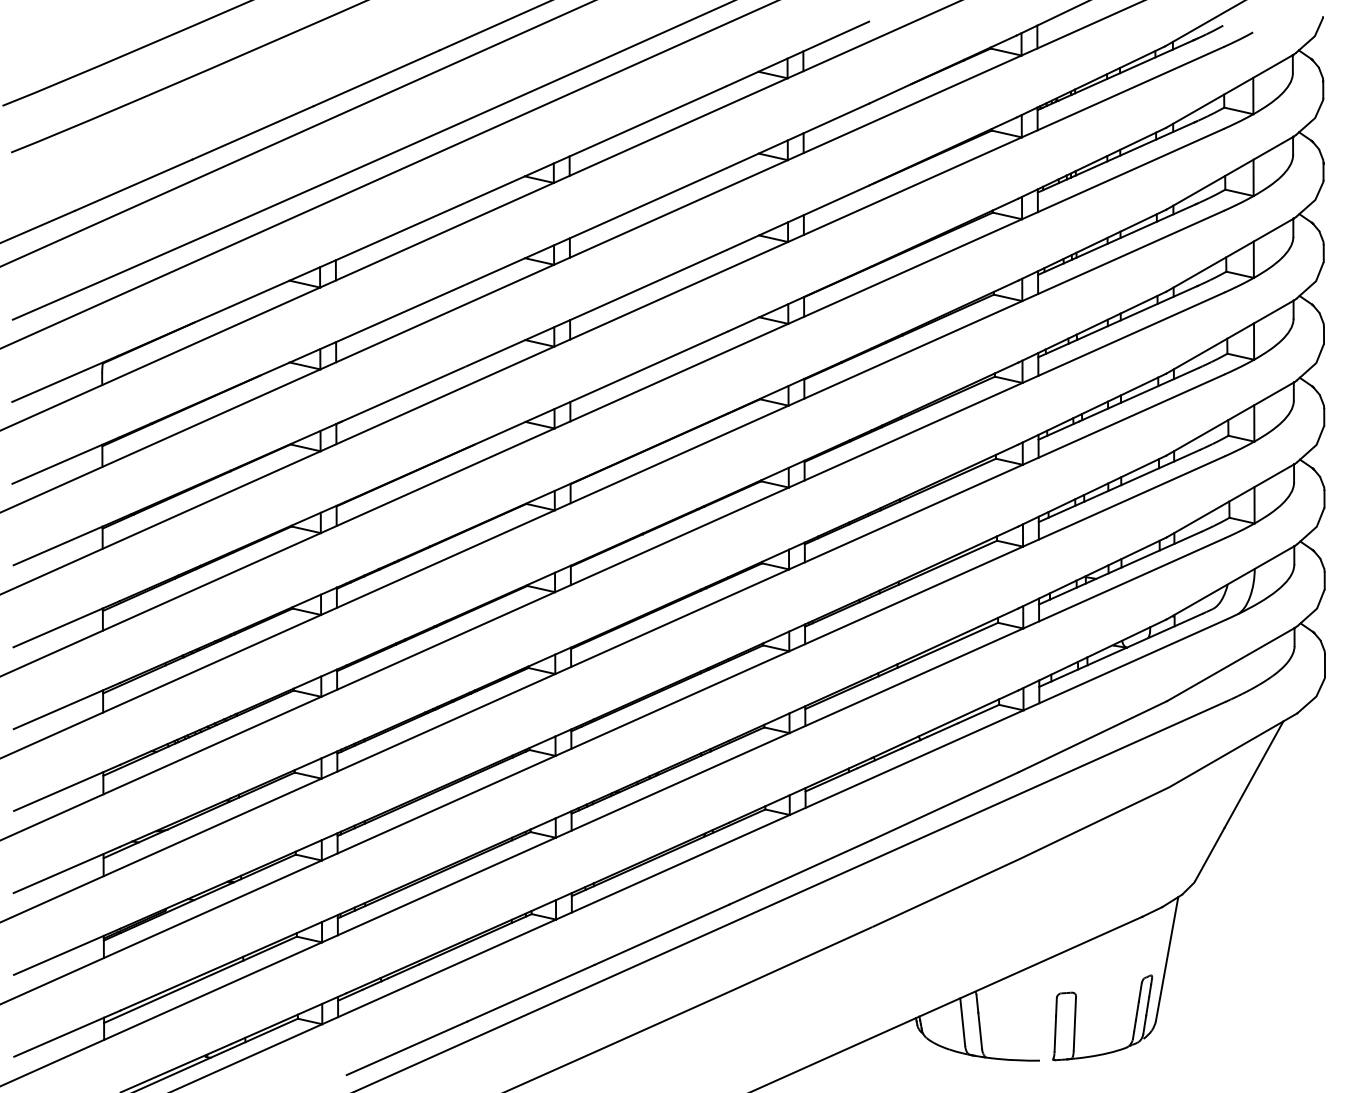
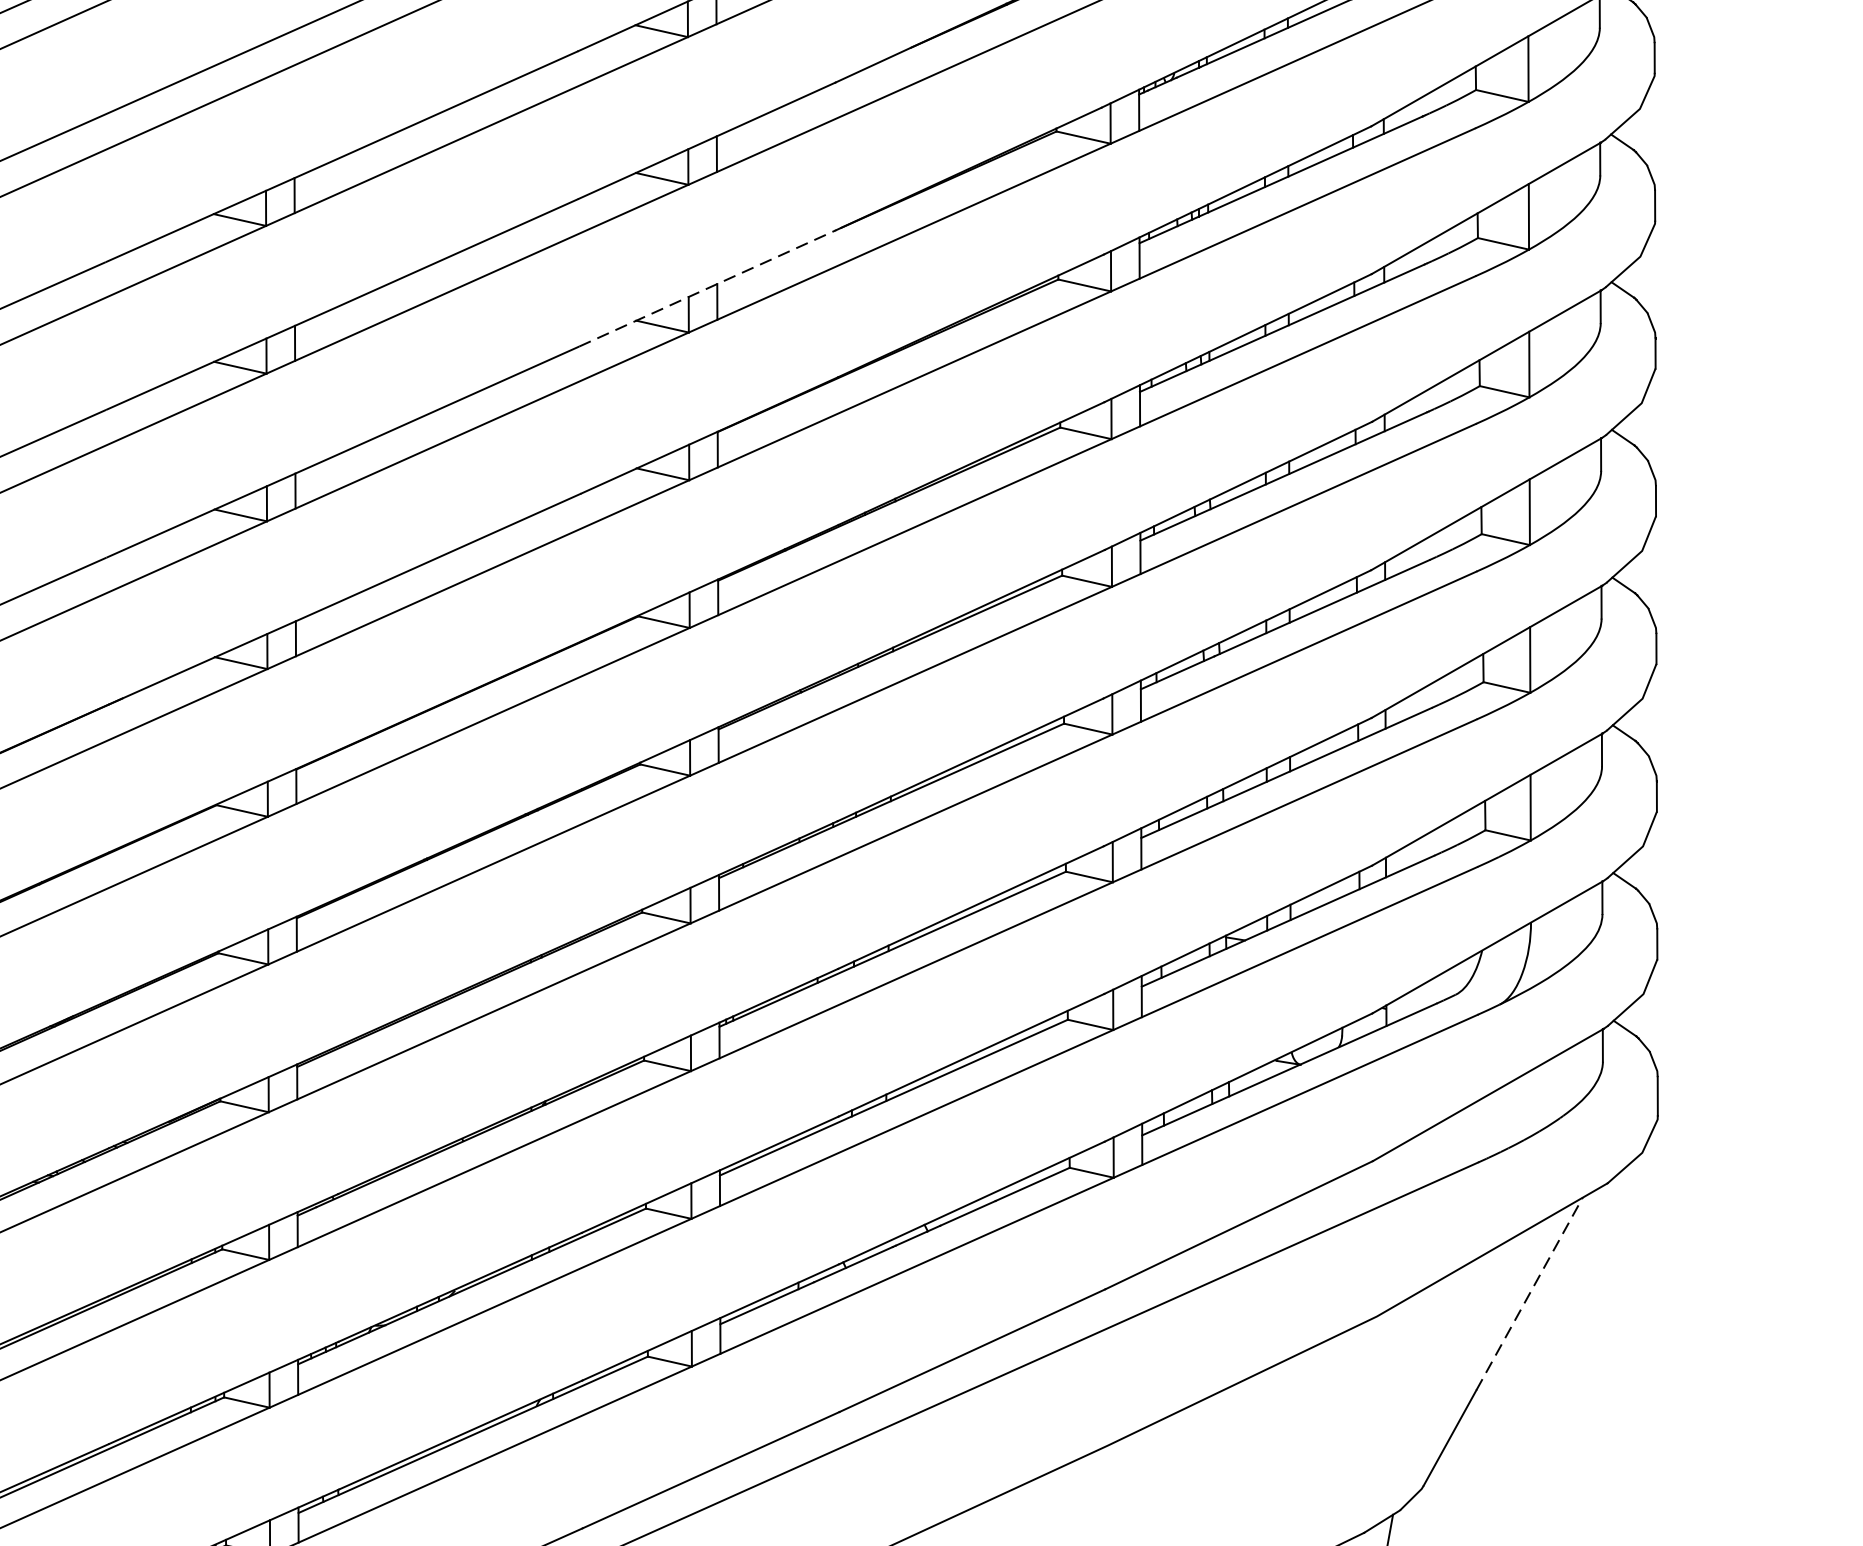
line: (798, 217) -> (707, 288), solid -> dashed
line: (1253, 774) -> (1528, 1293), solid -> dashed

